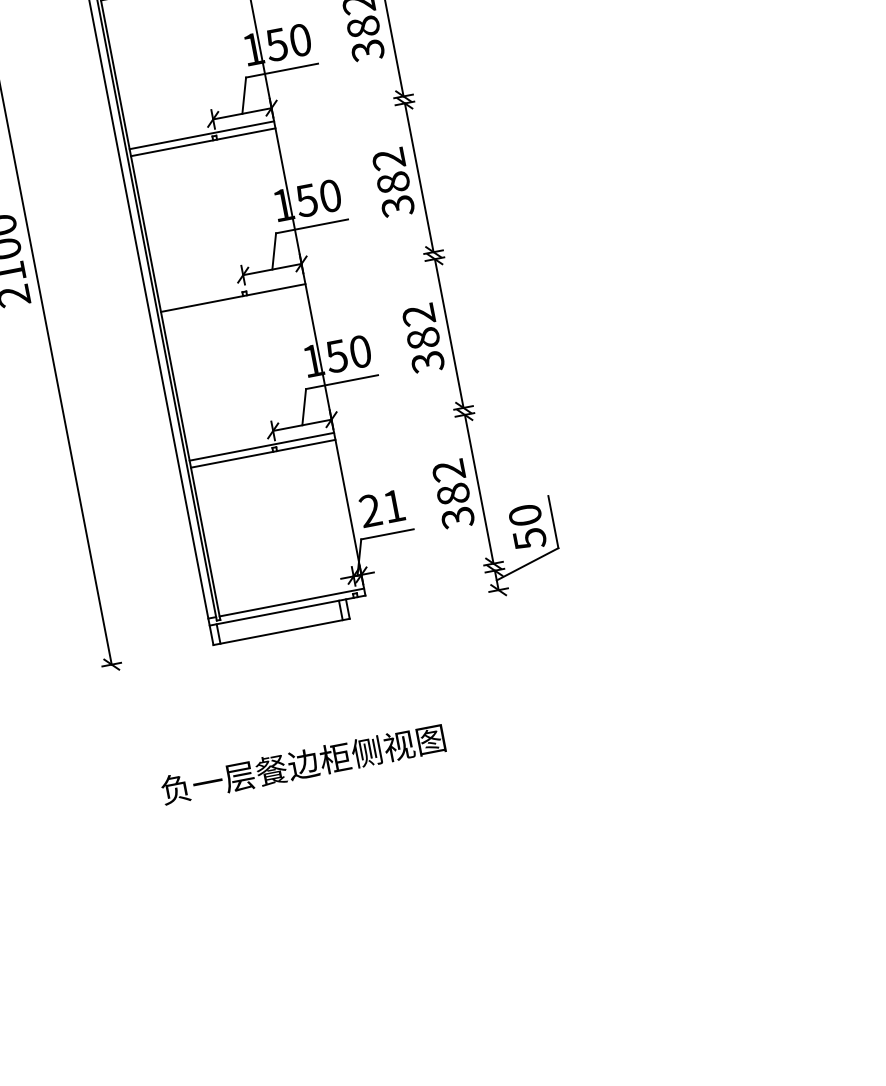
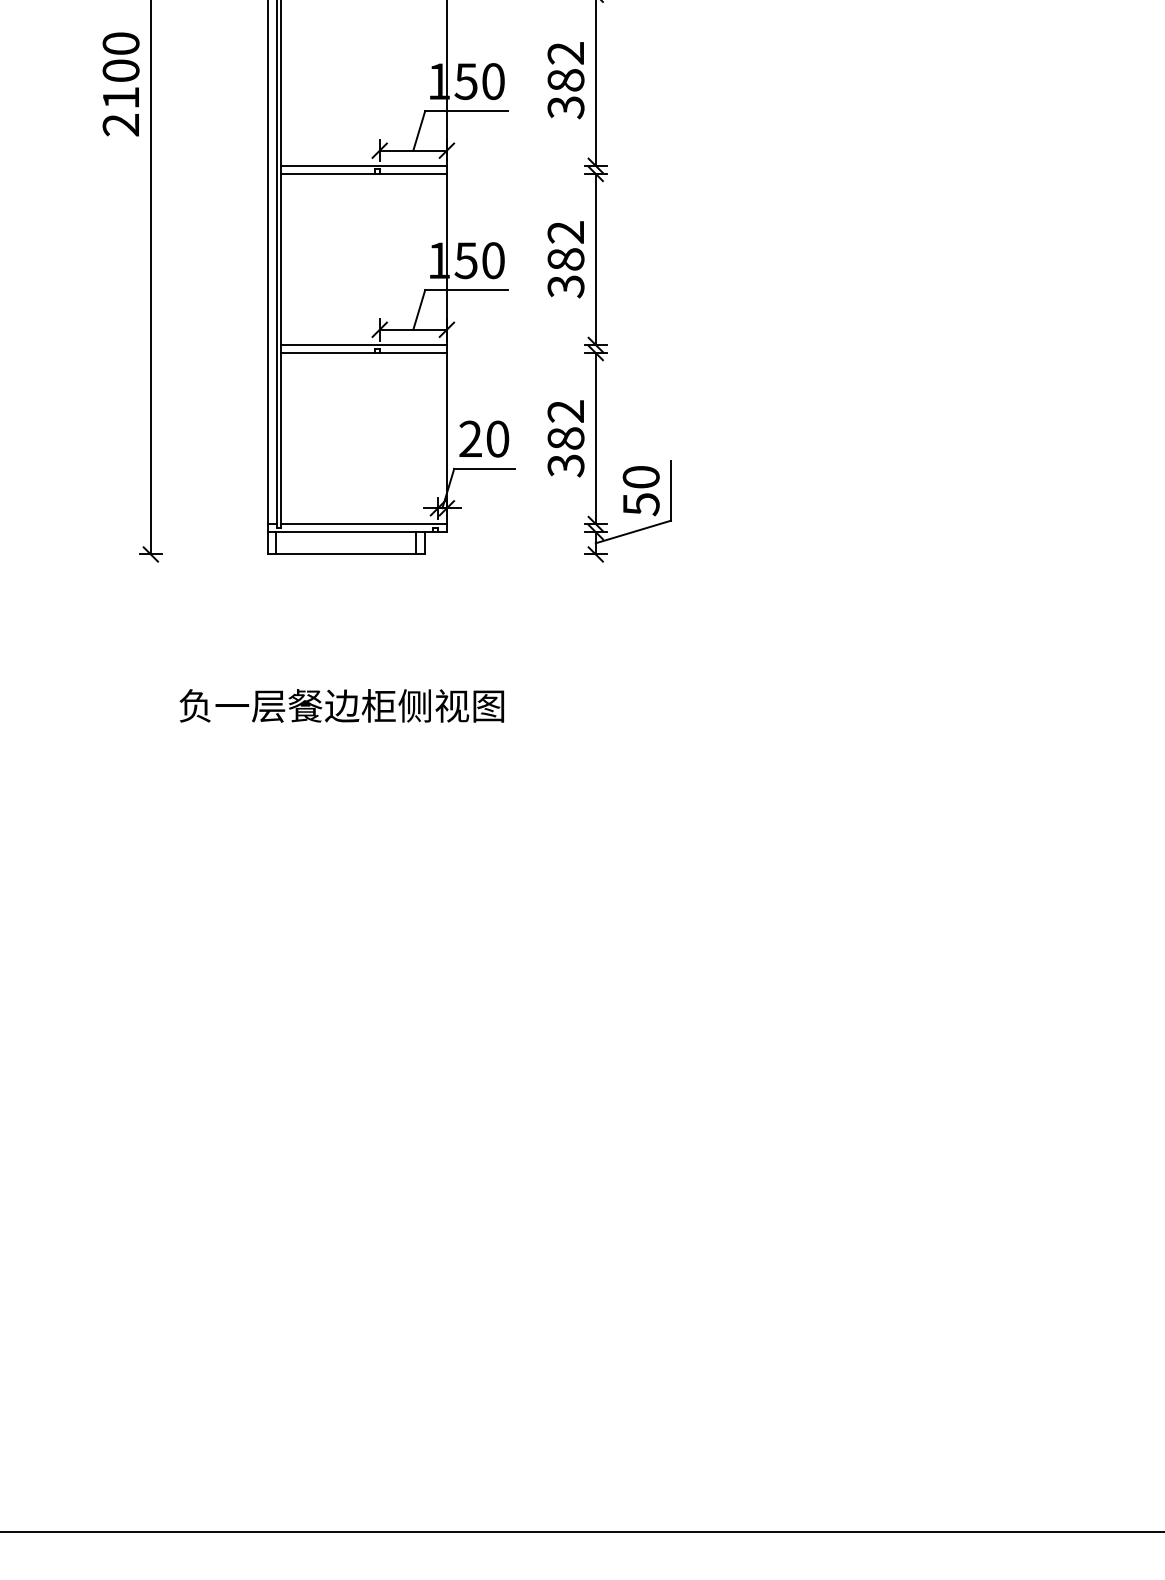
line: (231, 290) -> (363, 165), added
text: (393, 505) -> (497, 438), 21 -> 20

